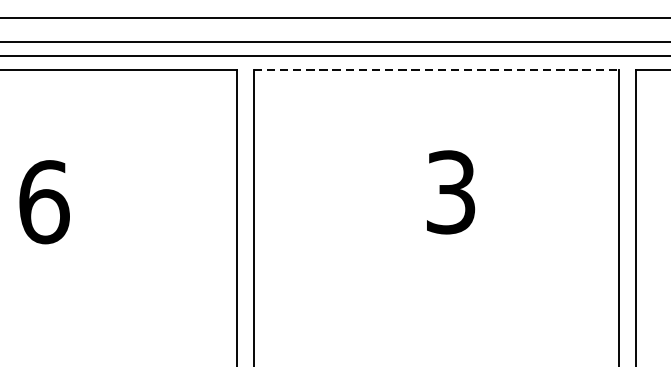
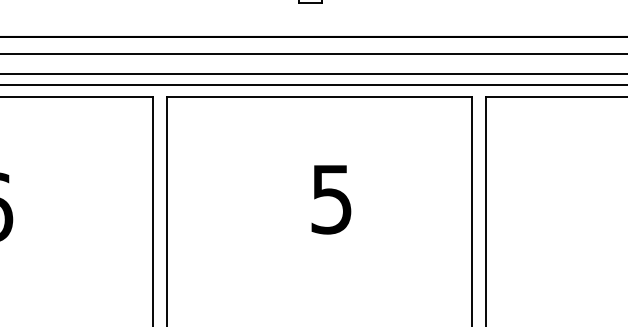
line: (436, 70) -> (319, 97), dashed -> solid
text: (450, 191) -> (331, 198), 3 -> 5

